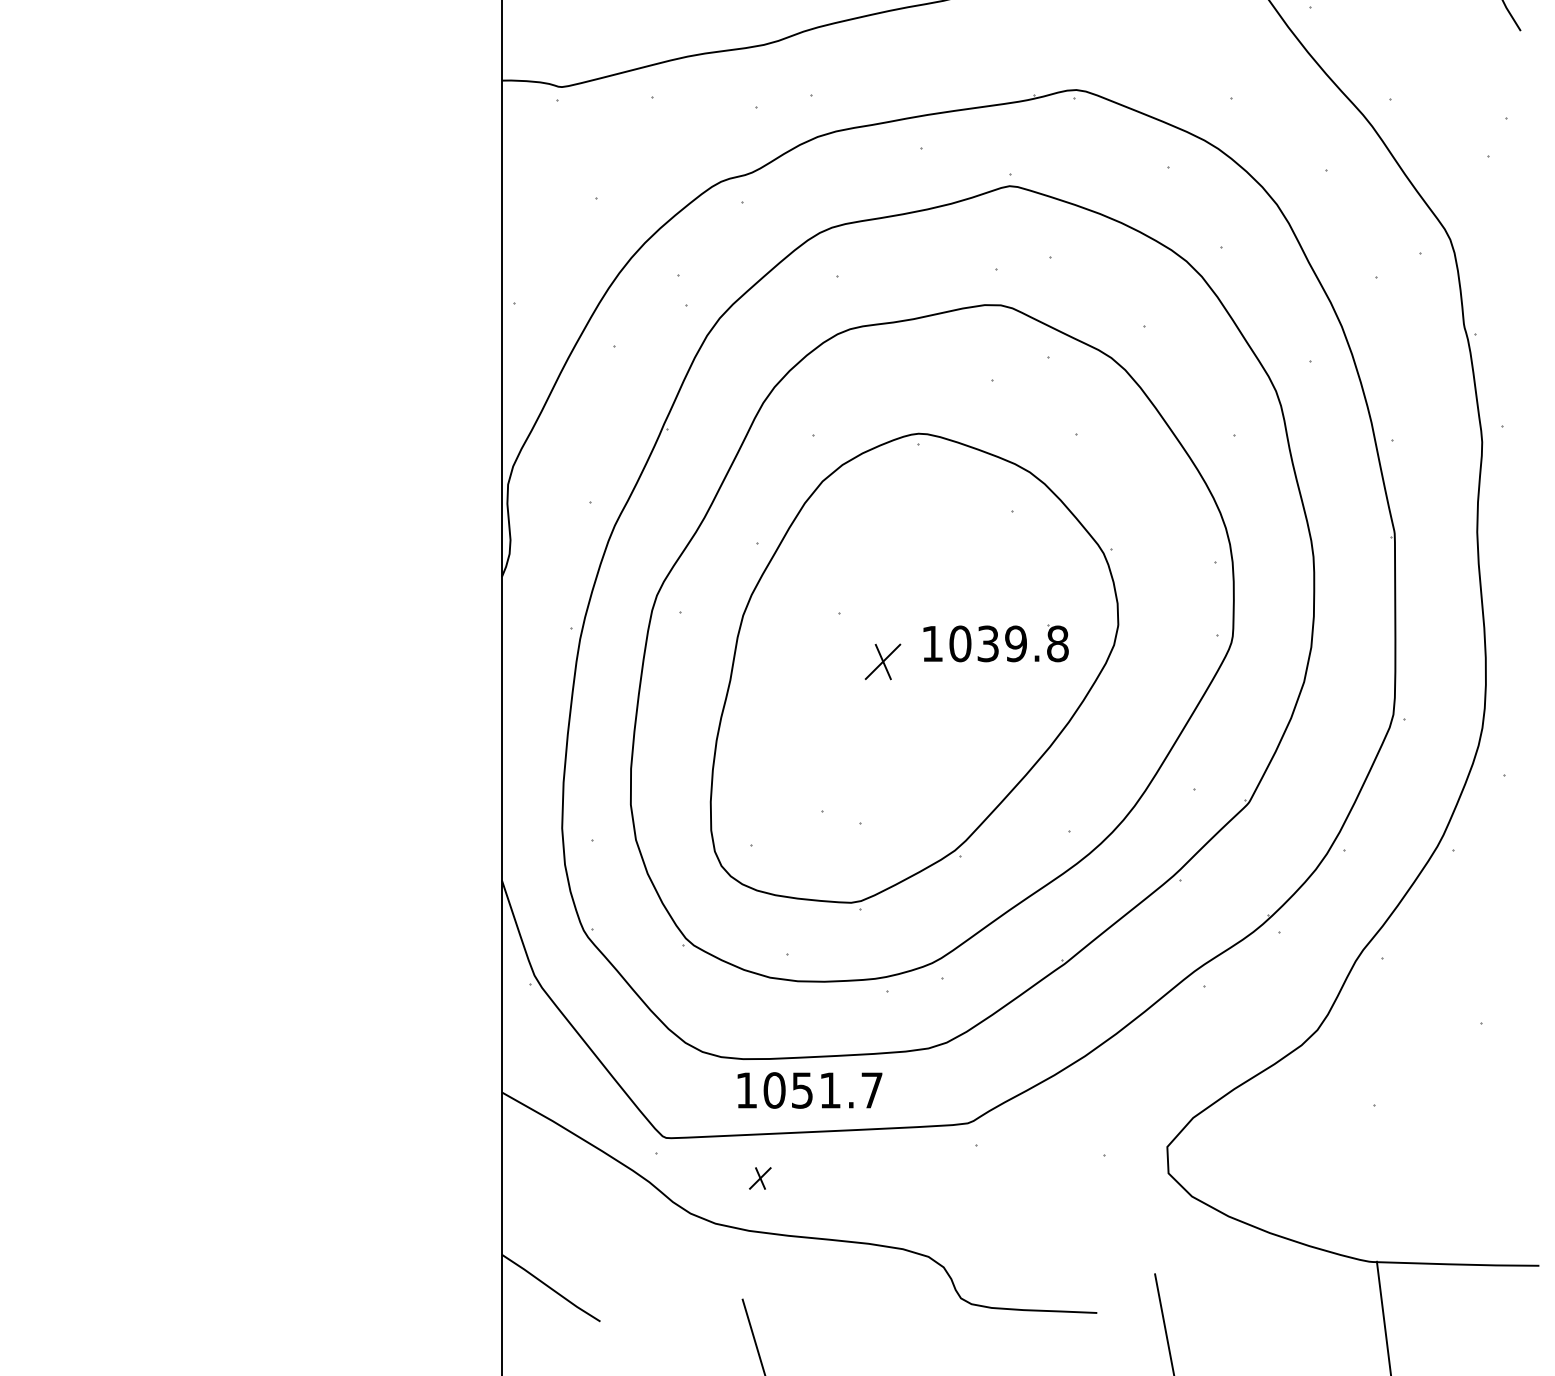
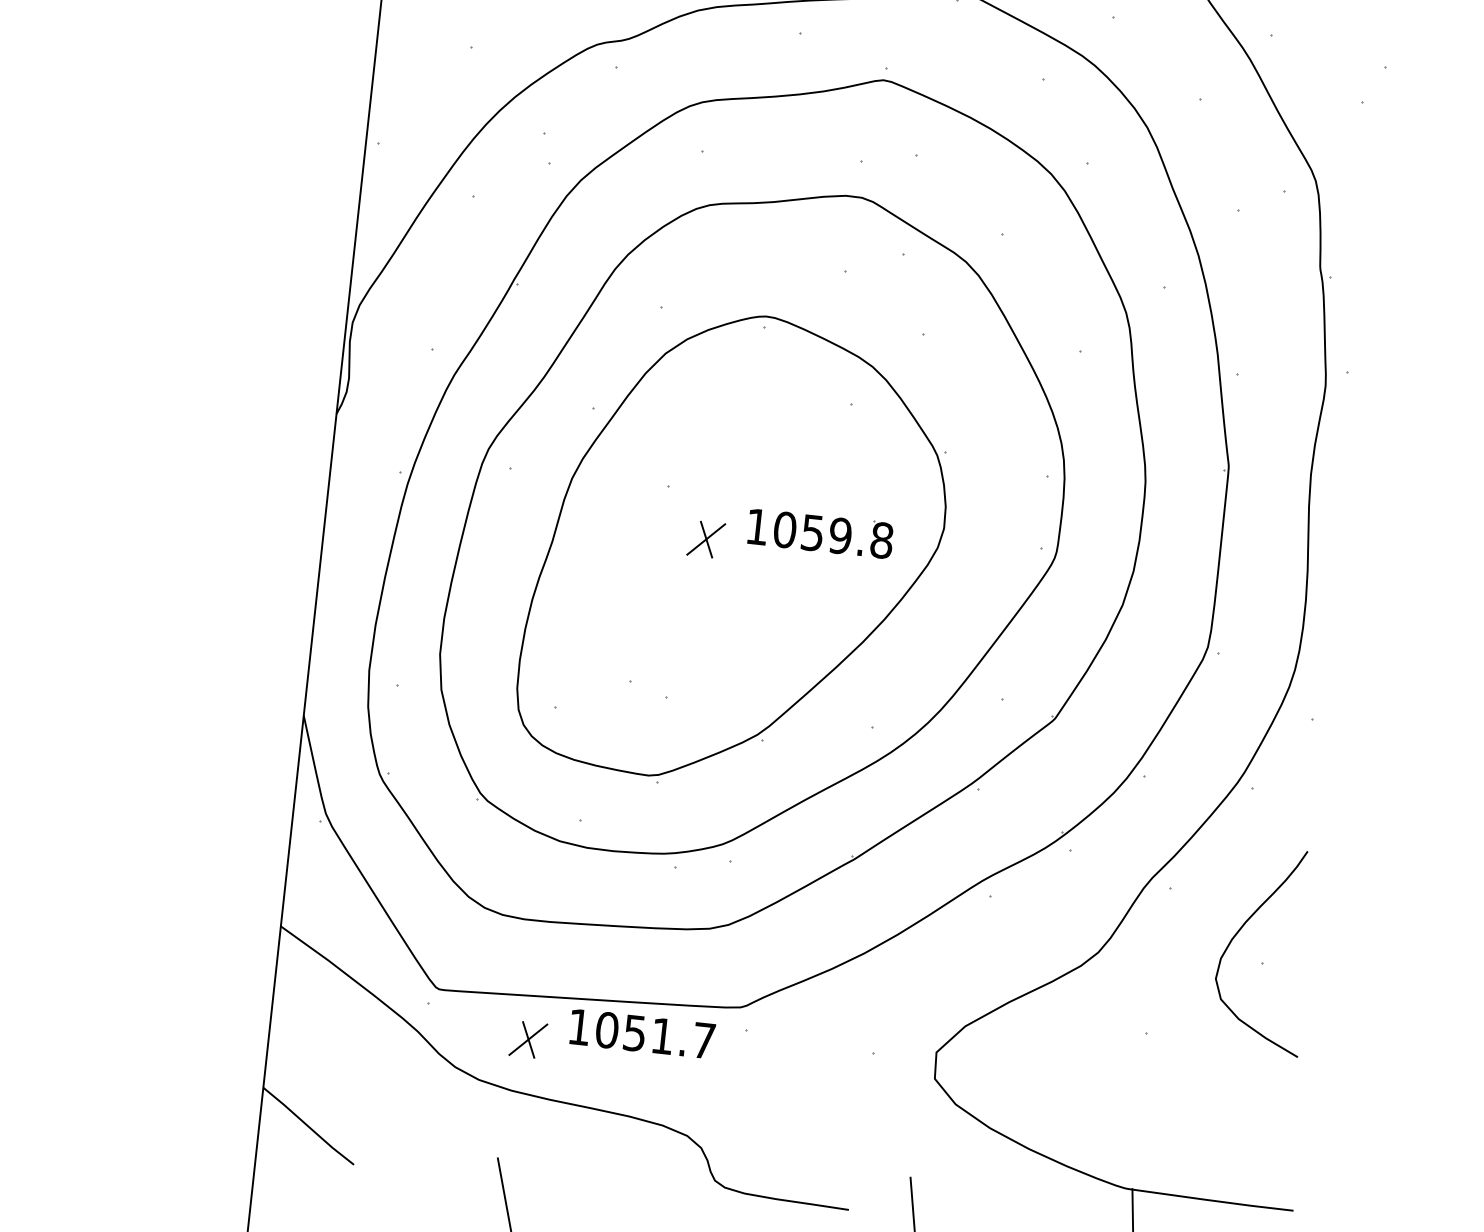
text: (988, 643) -> (813, 532), 1039.8 -> 1059.8
curve: (1457, 991) -> (1241, 929), added
text: (809, 1090) -> (641, 1034), moved
part: (760, 1178) -> (528, 1039), size x1.67

